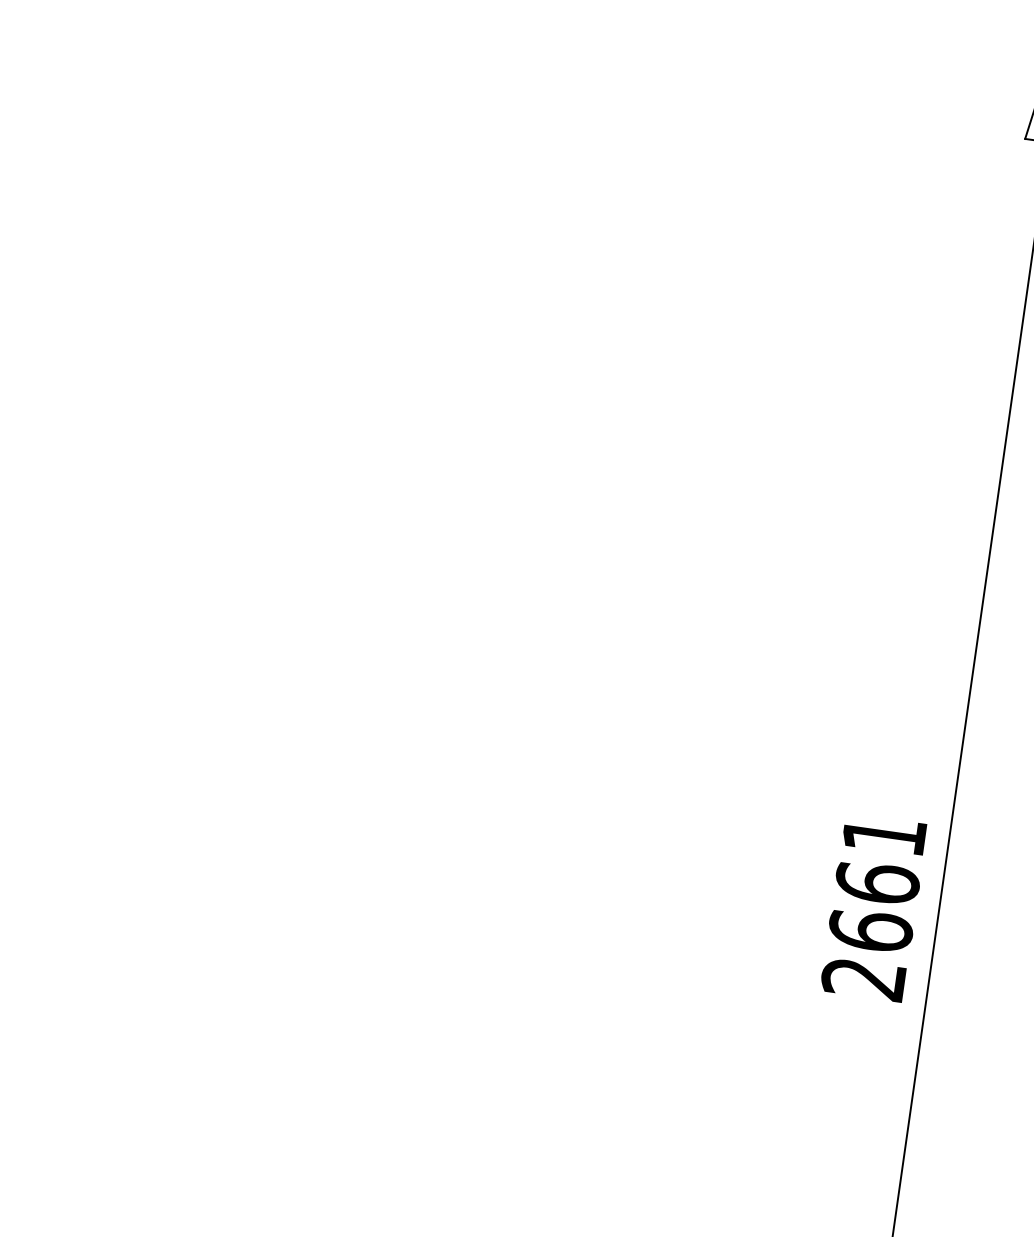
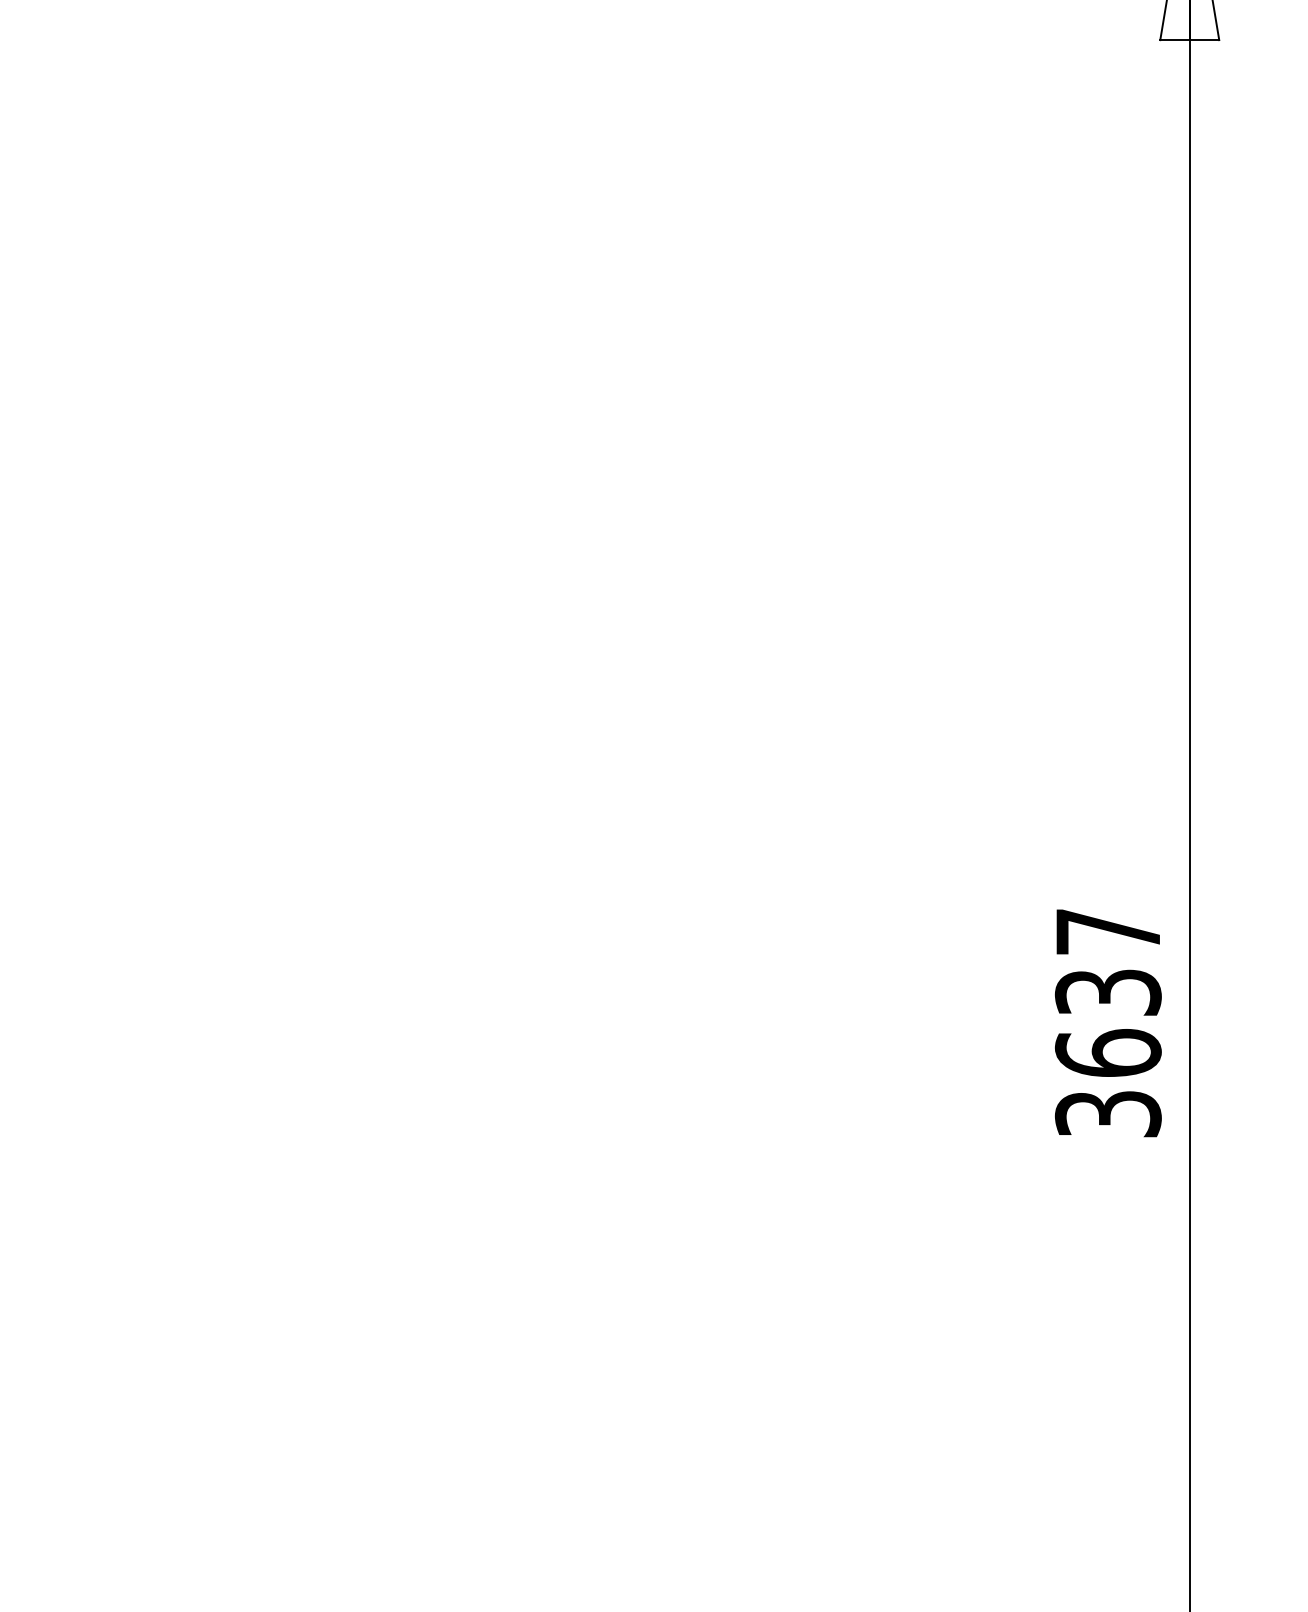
text: (873, 907) -> (1107, 1023), 2661 -> 3637

